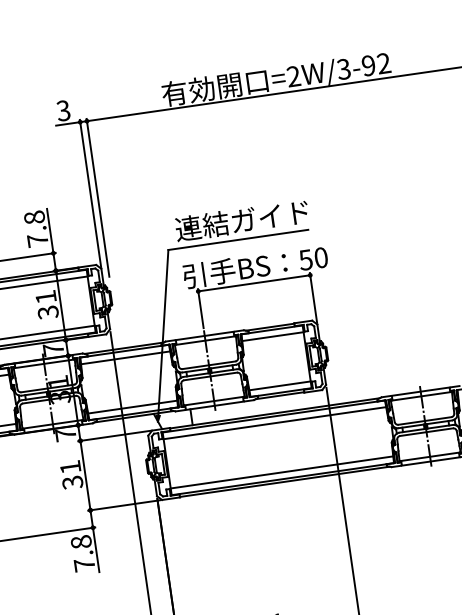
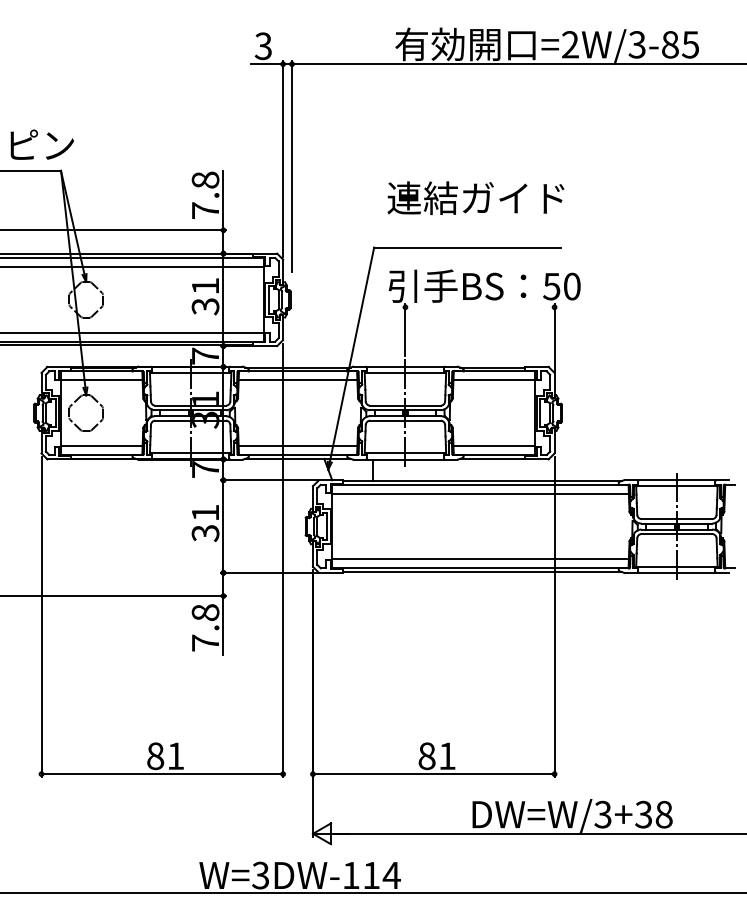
text: (376, 64) -> (680, 44), =2W/3-92 -> =2W/3-85
text: (241, 220) -> (475, 197), moved
line: (253, 283) -> (479, 307), removed

